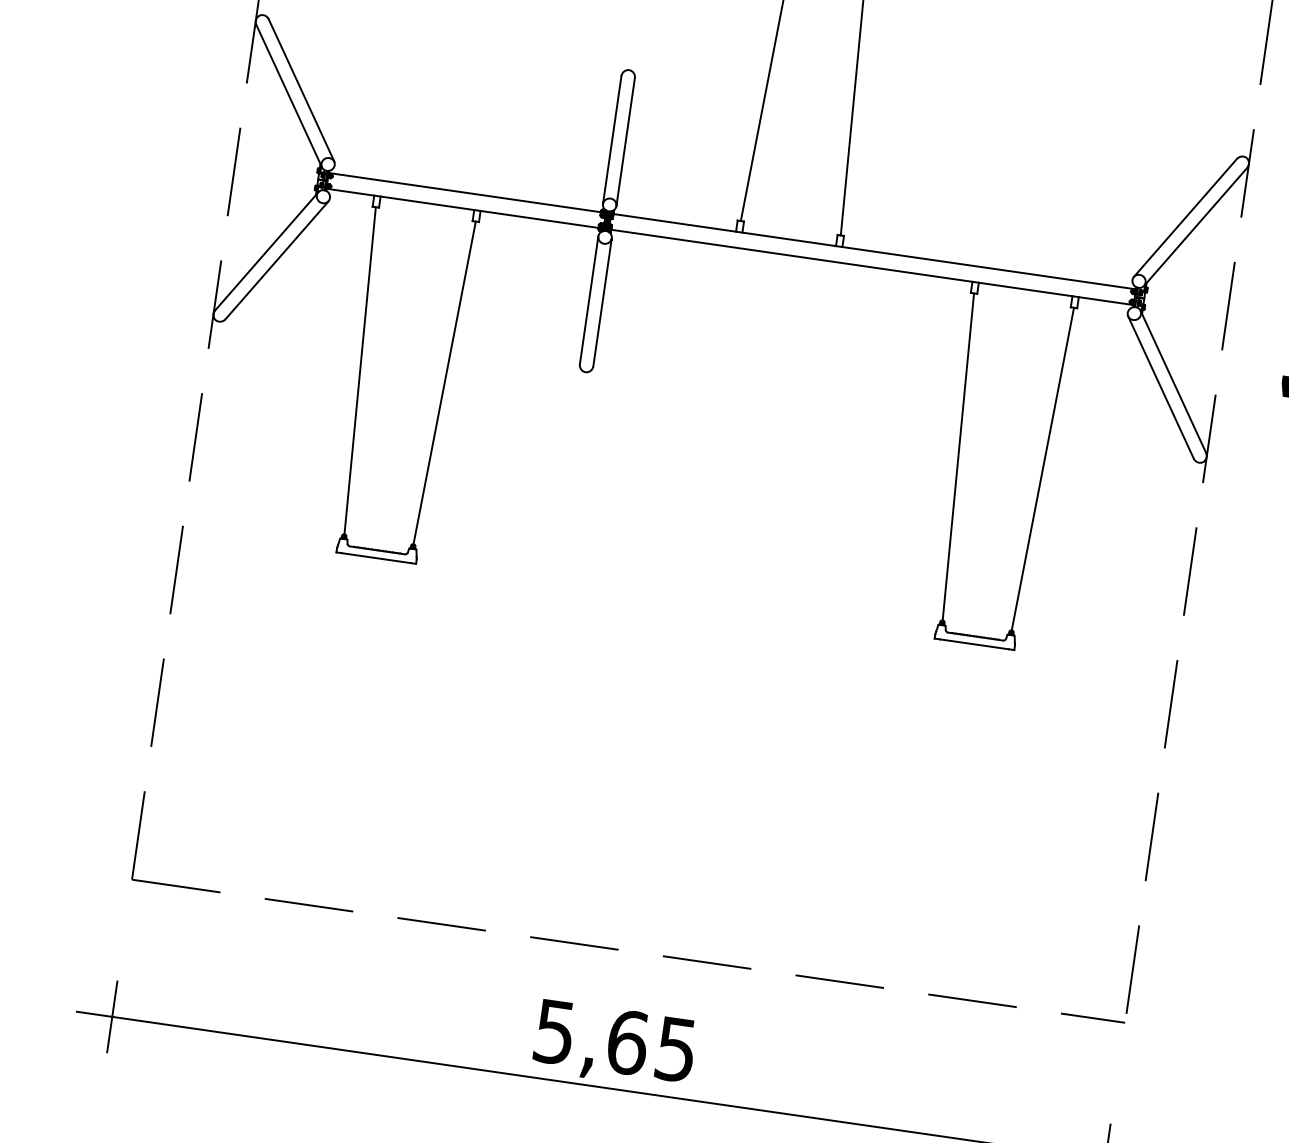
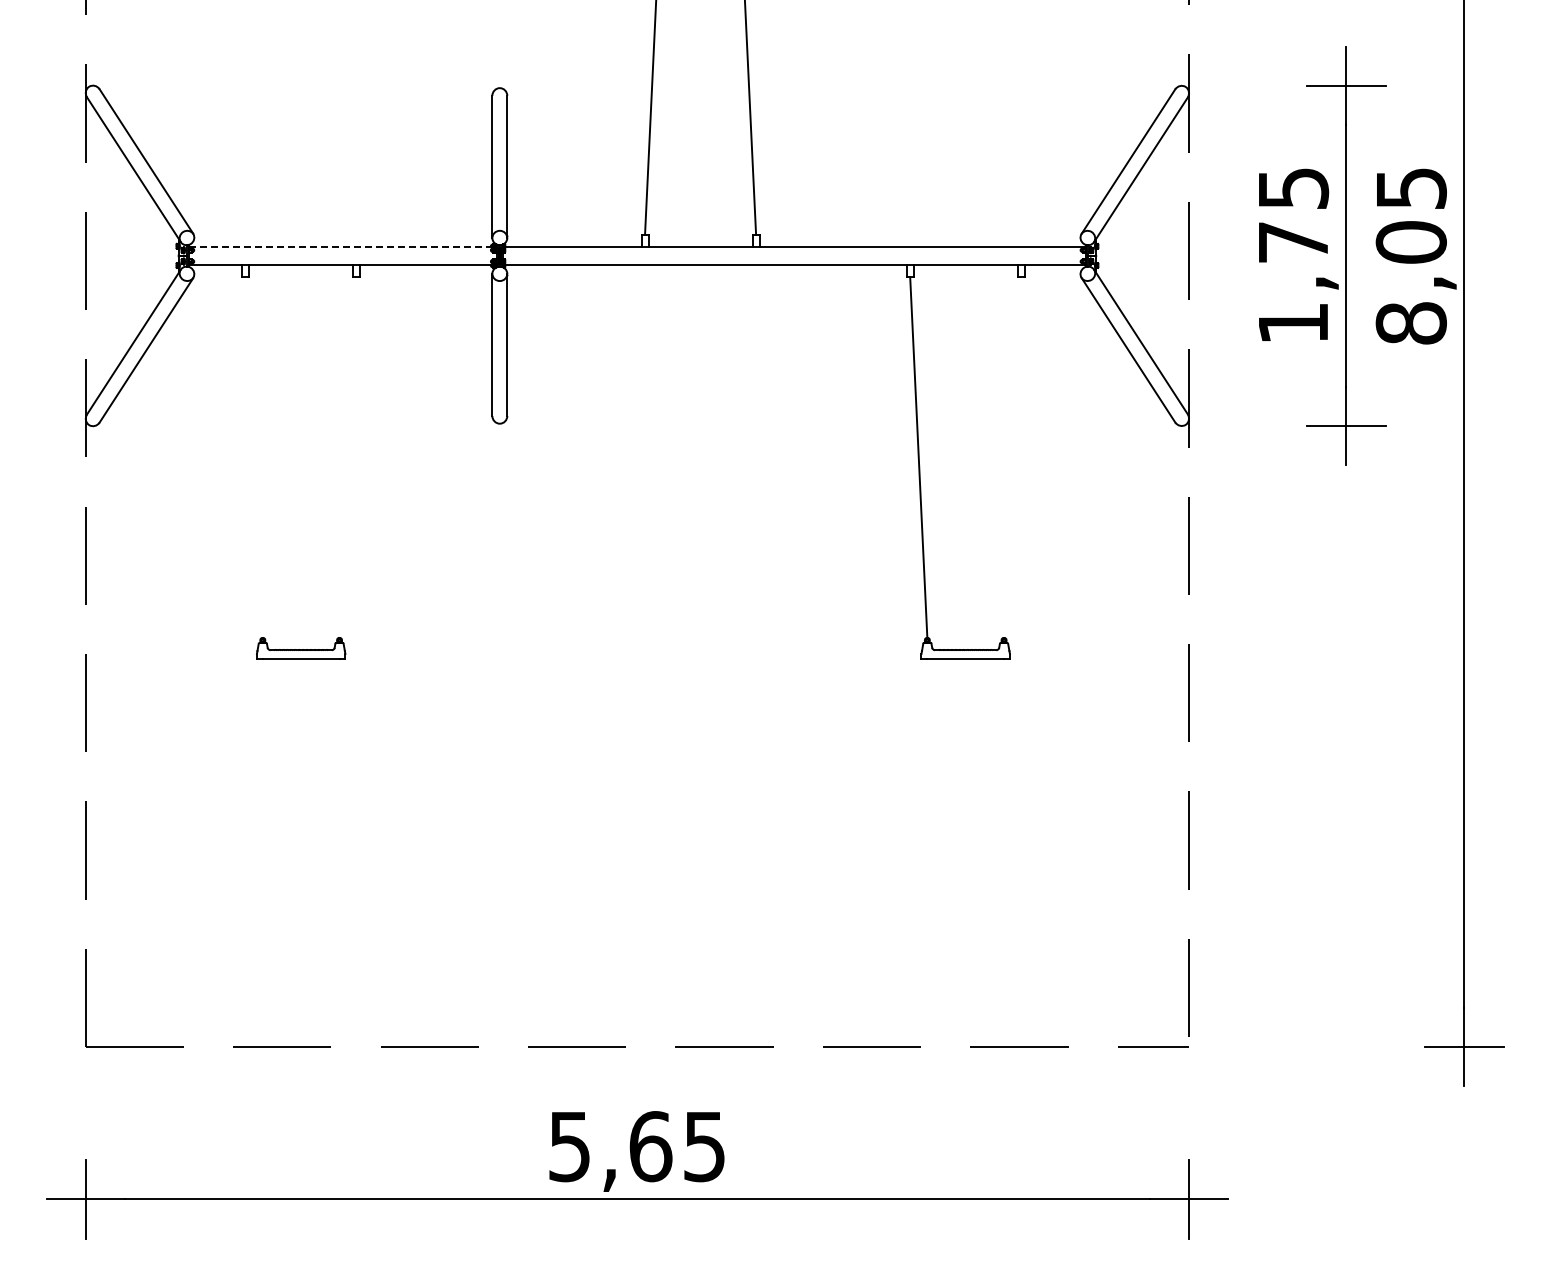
line: (466, 193) -> (342, 247), solid -> dashed
line: (359, 370) -> (253, 457), removed
line: (444, 382) -> (347, 457), removed
line: (1042, 469) -> (1012, 457), removed

